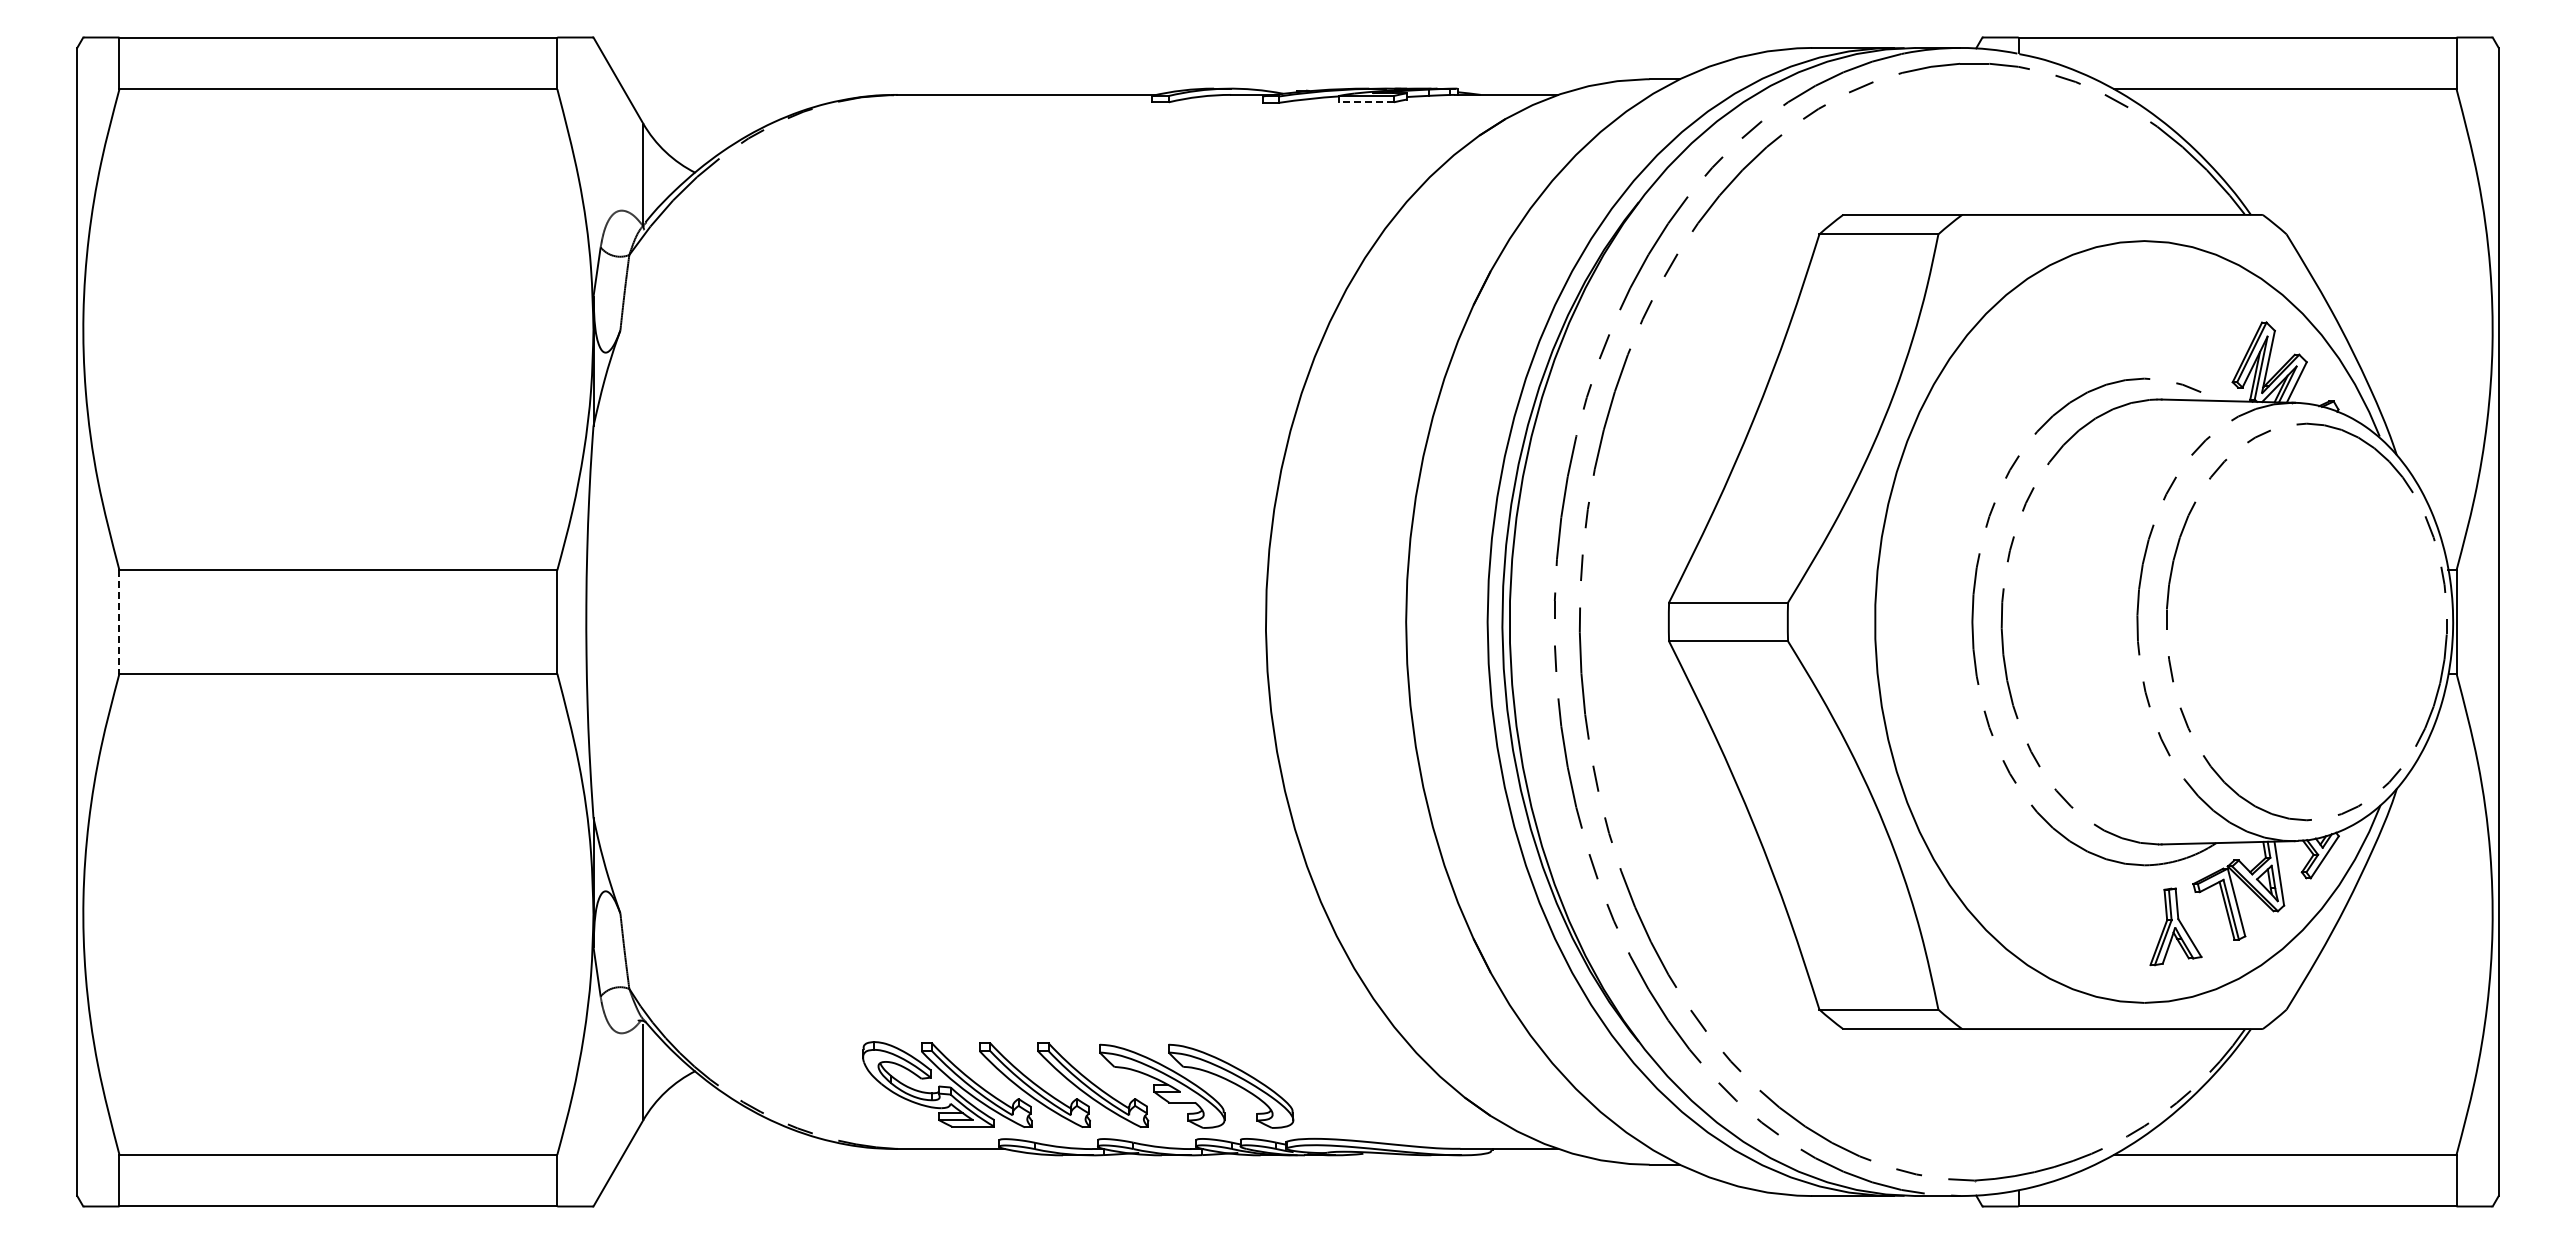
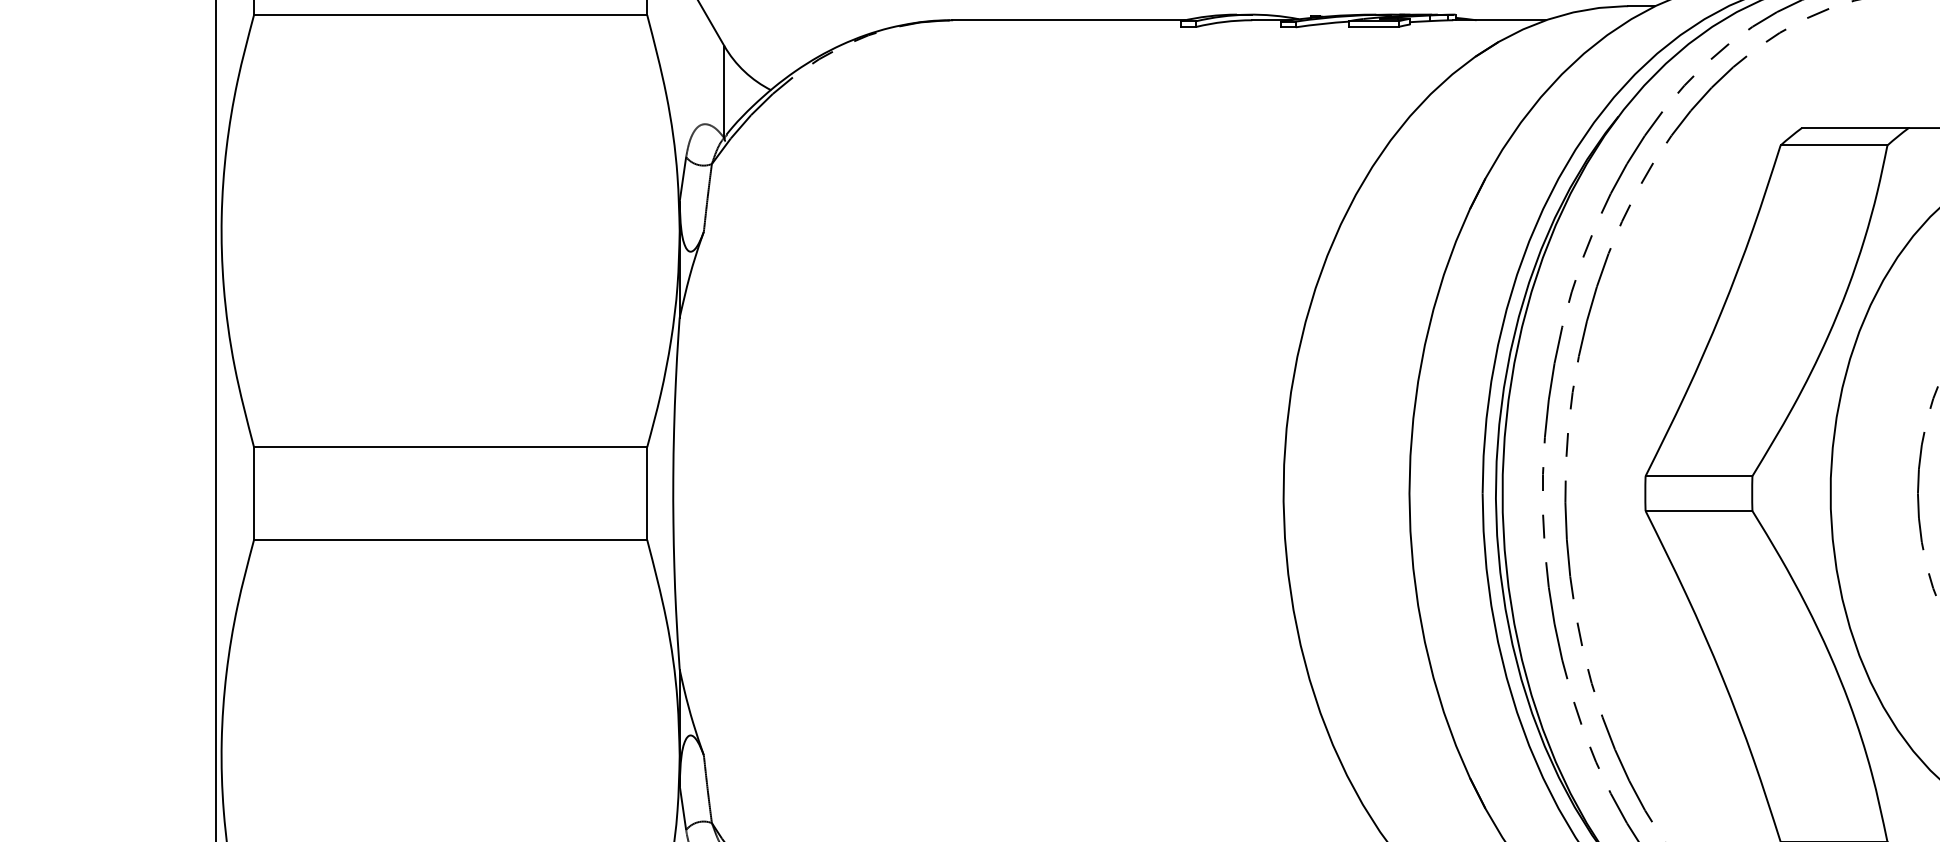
line: (1366, 102) -> (1373, 27), dashed -> solid
line: (119, 622) -> (254, 494), dashed -> solid

